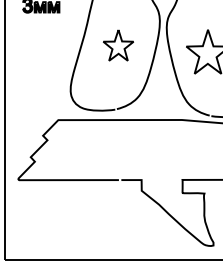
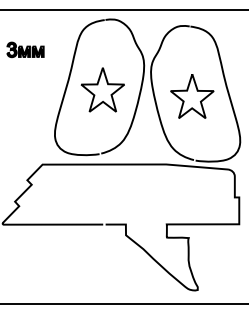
part: (118, 45) -> (102, 89), size x1.43

